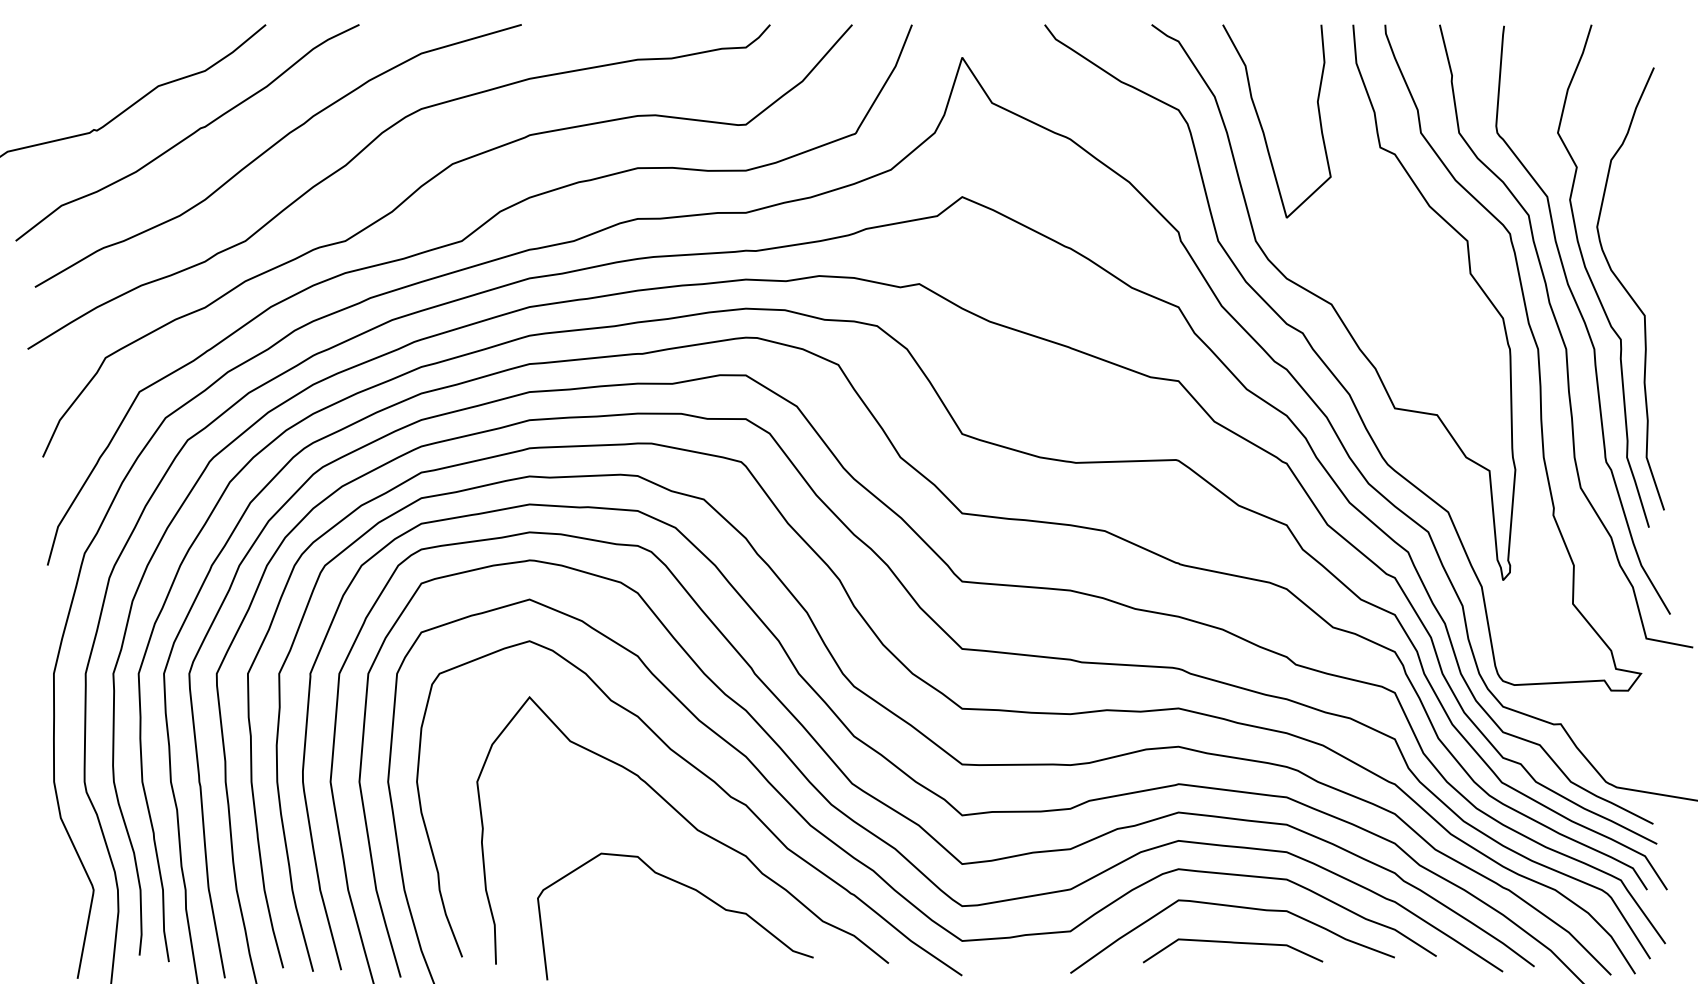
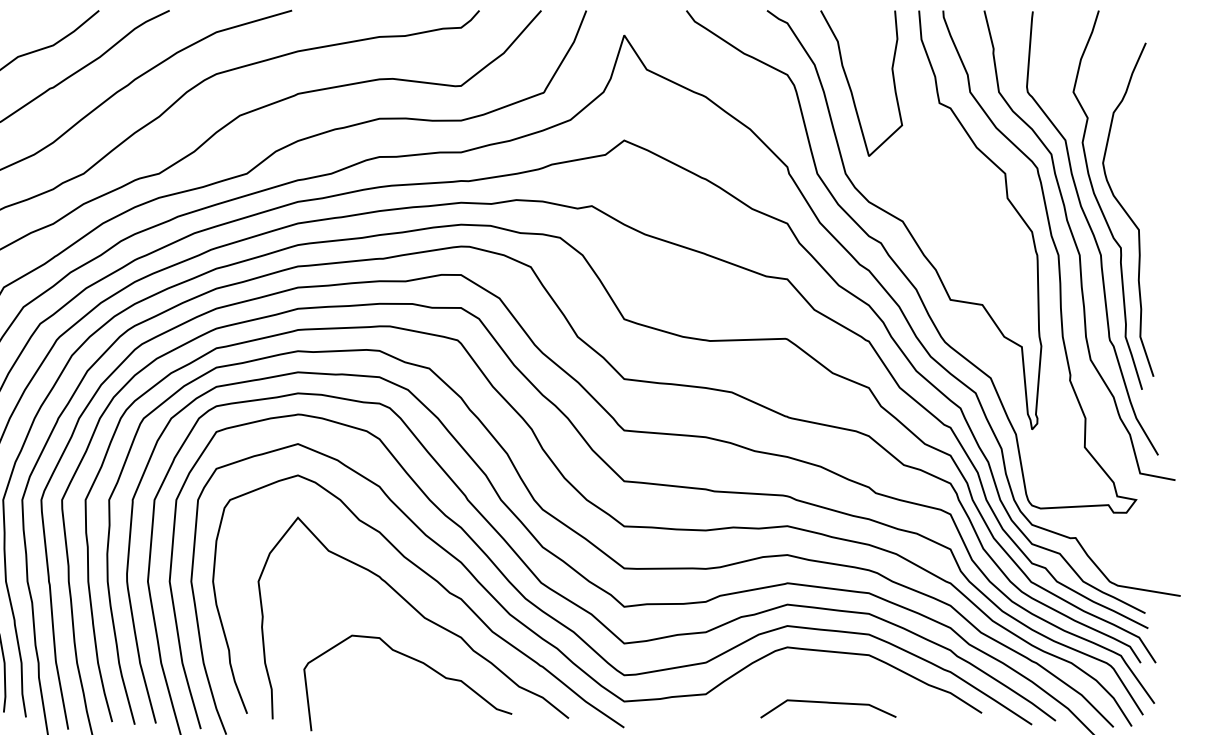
curve: (1232, 907) -> (828, 676), removed

